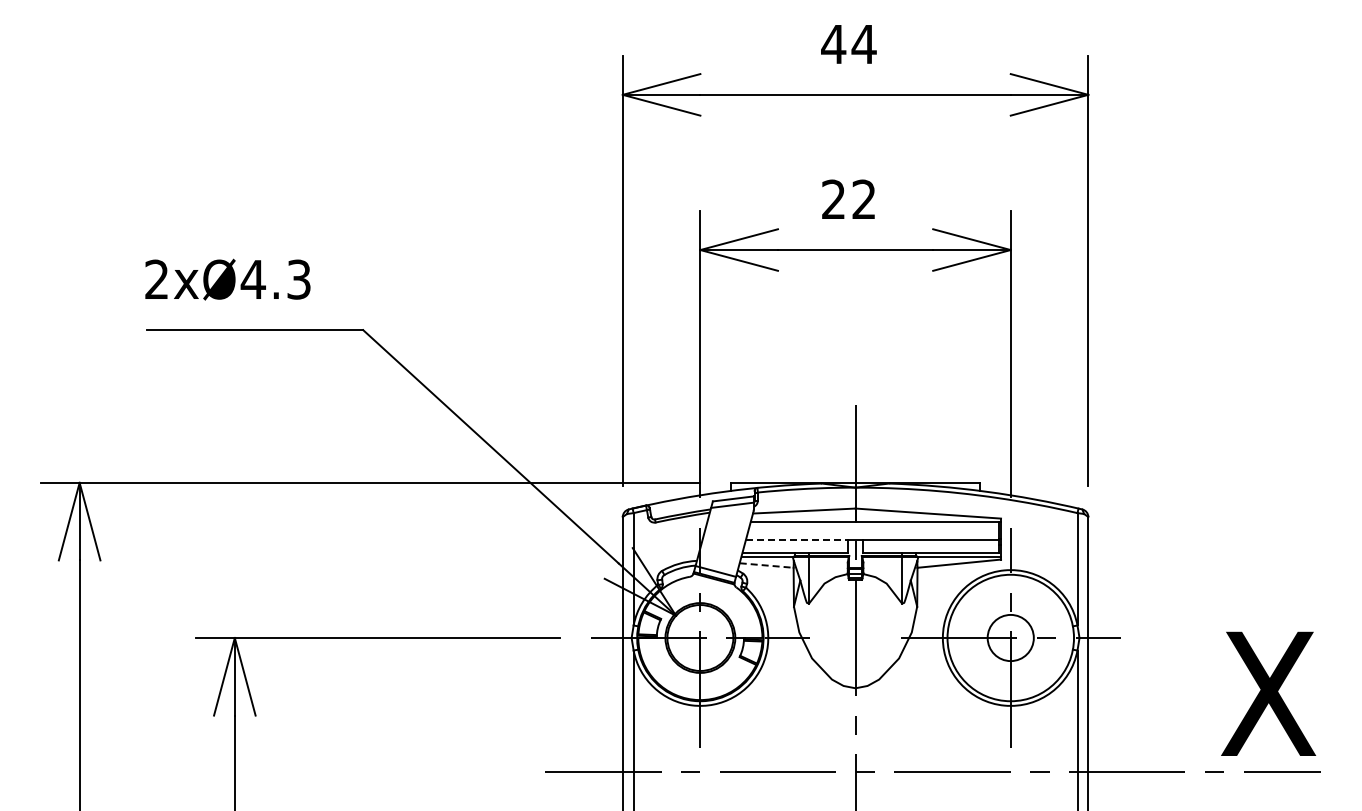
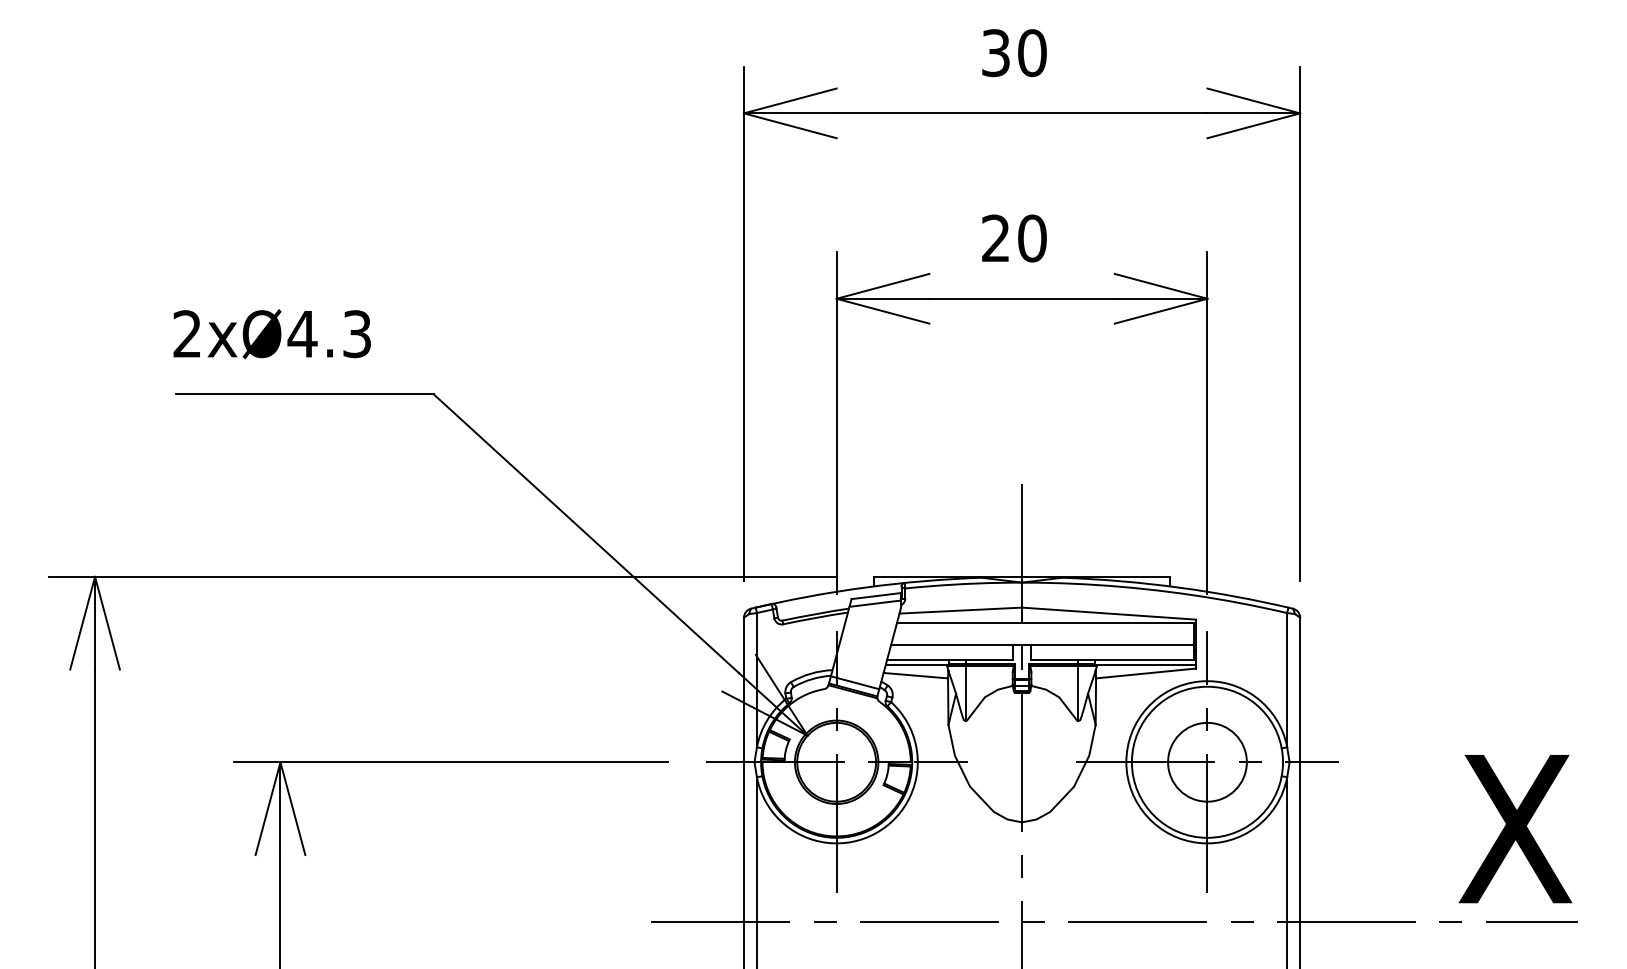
text: (848, 44) -> (1013, 53), 44 -> 30
text: (864, 199) -> (1032, 238), 22 -> 20
line: (796, 540) -> (951, 645), dashed -> solid
line: (767, 565) -> (916, 675), dashed -> solid
circle: (1010, 637) -> (1207, 761), size x1.43

